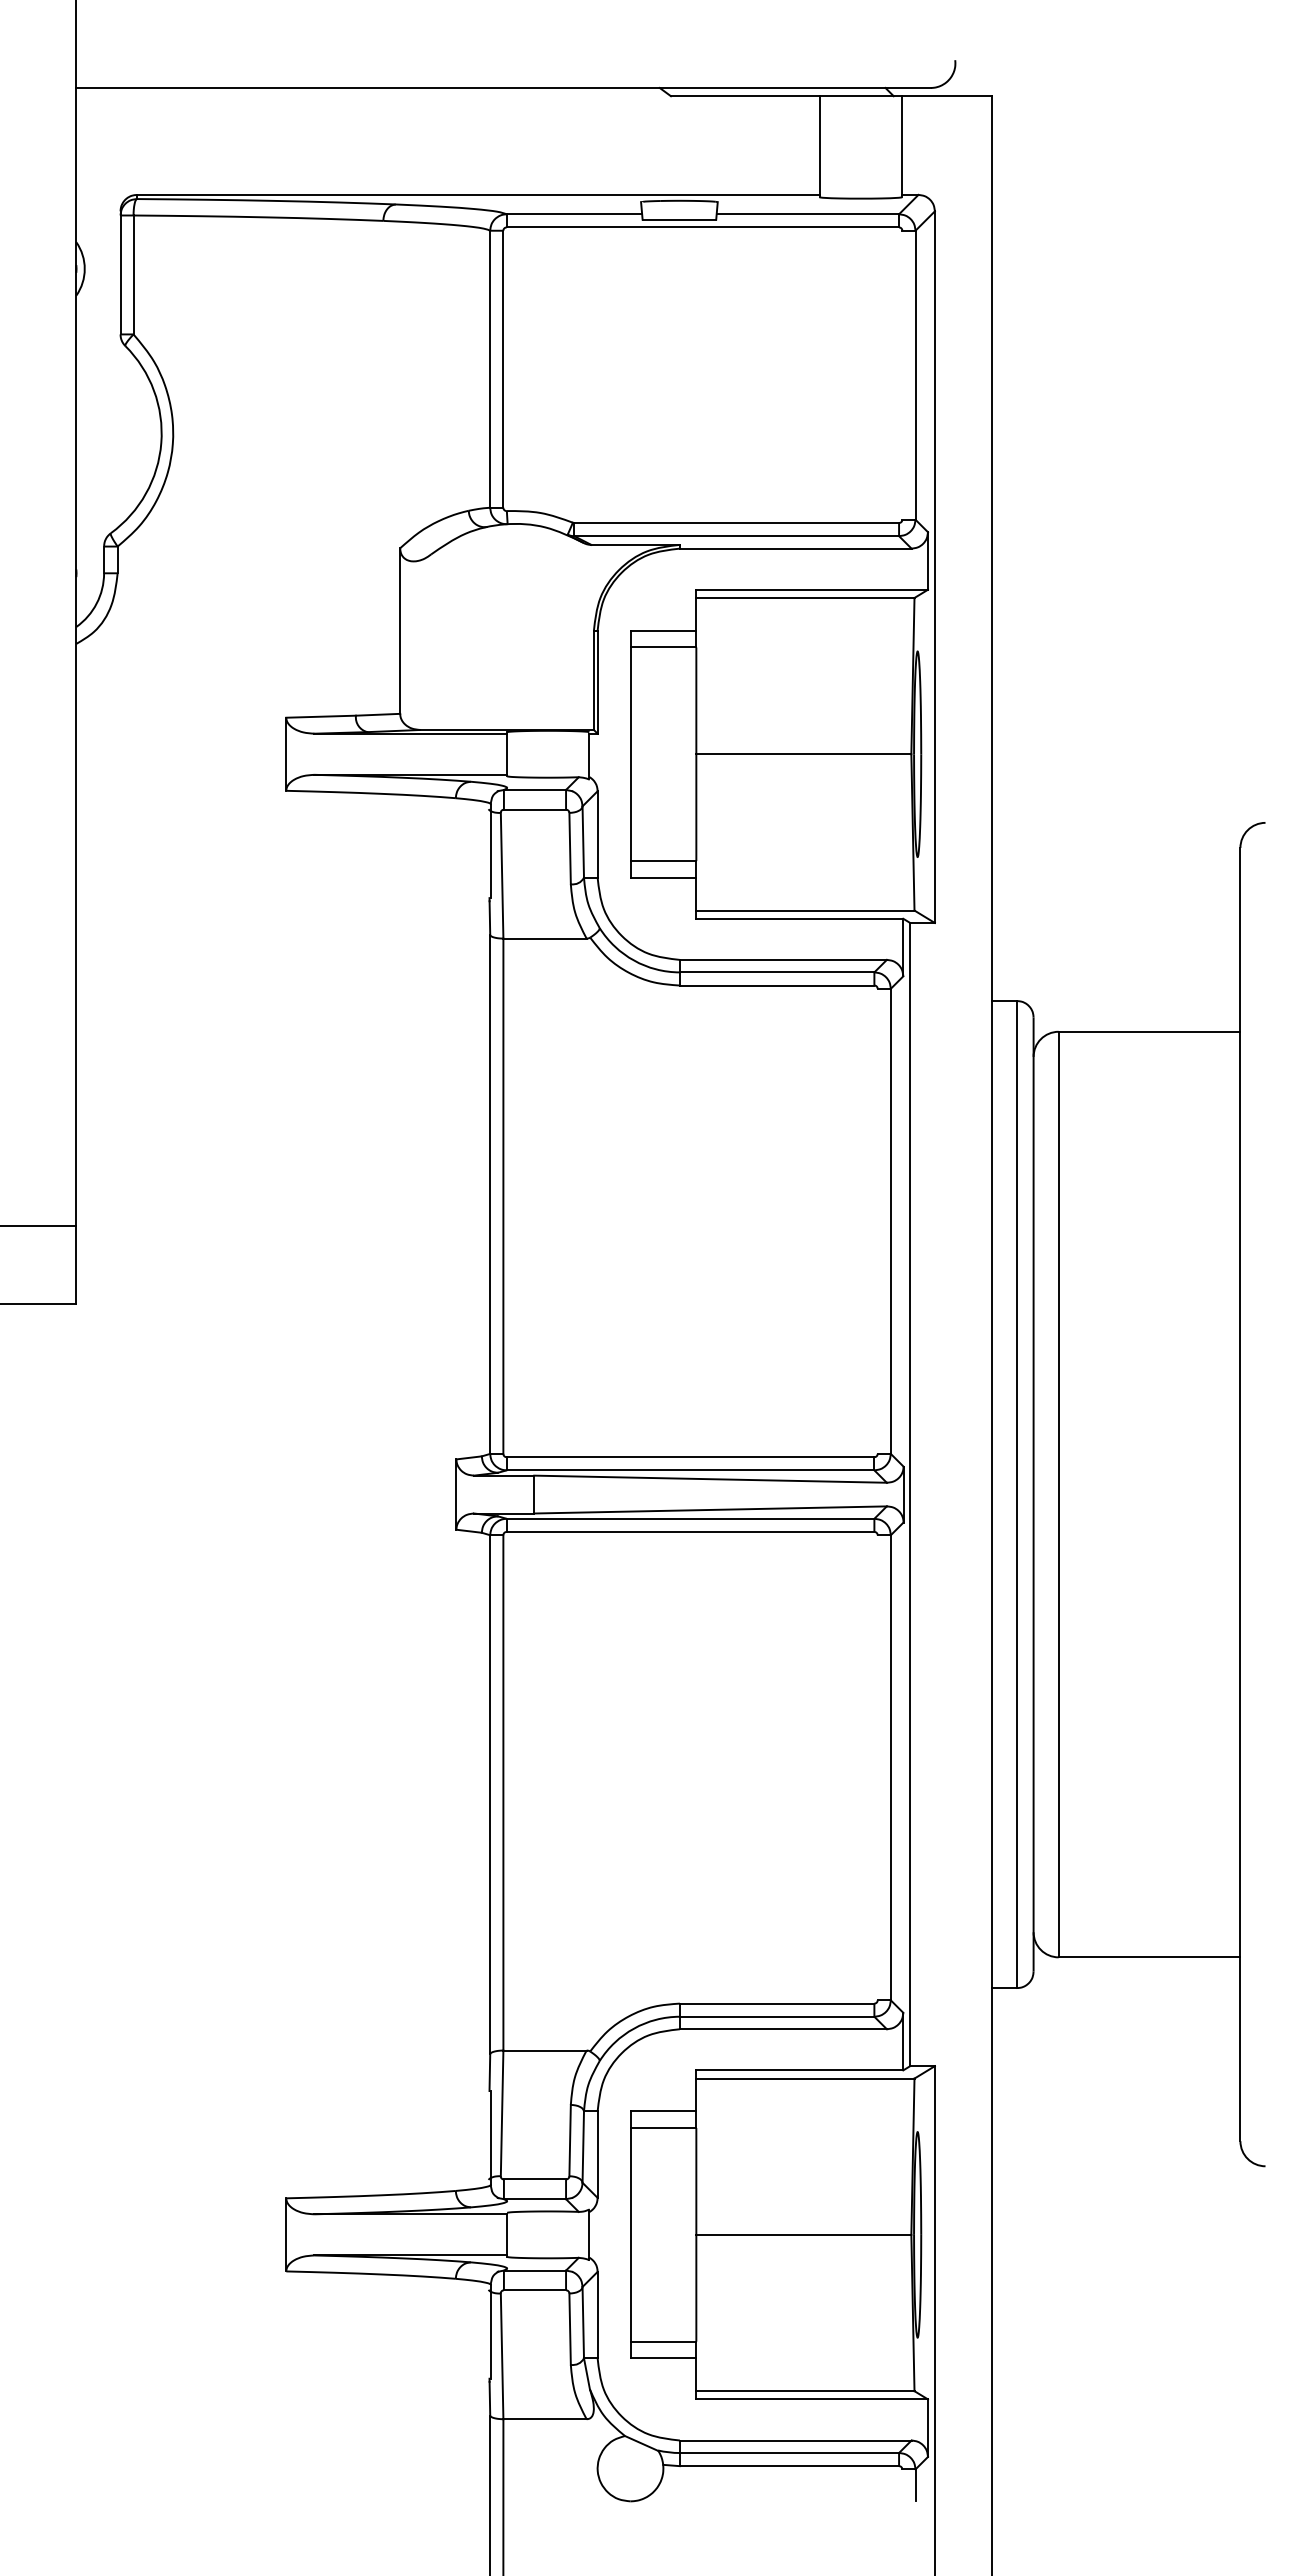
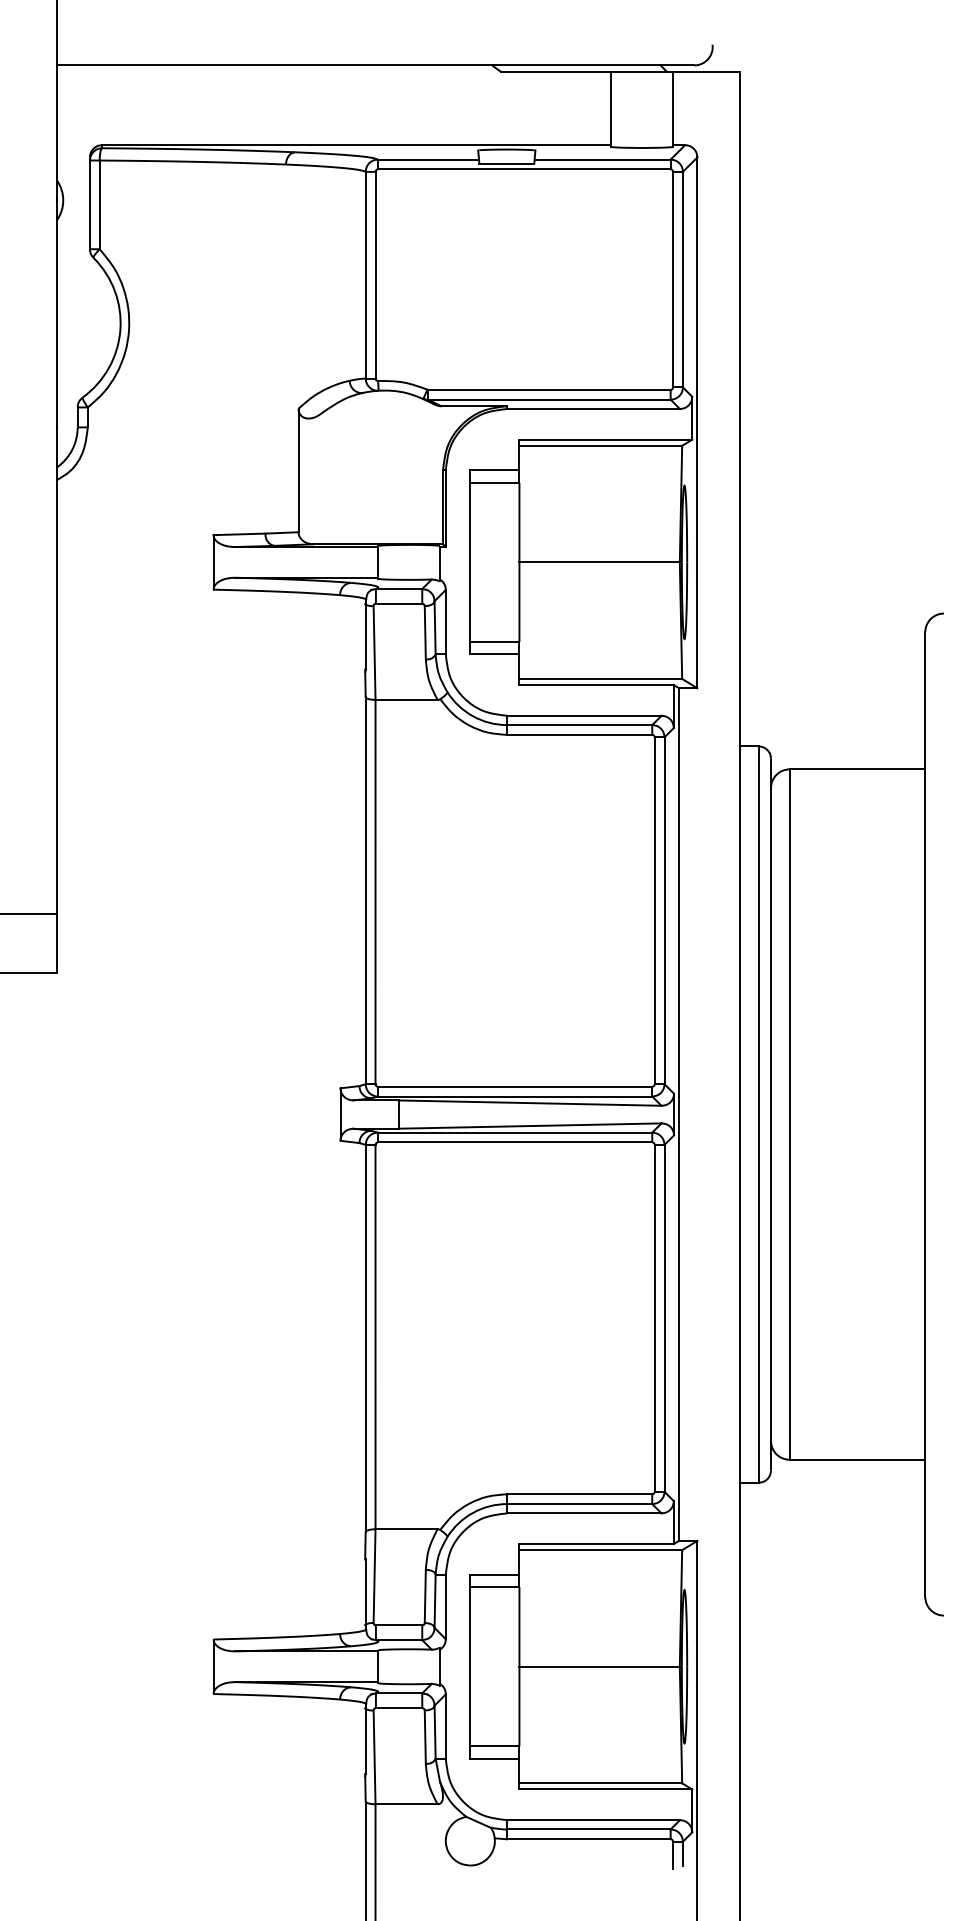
line: (902, 374) -> (673, 279), added
line: (877, 1220) -> (654, 910), added
line: (877, 1767) -> (654, 1318), added
line: (902, 2487) -> (673, 1855), added

